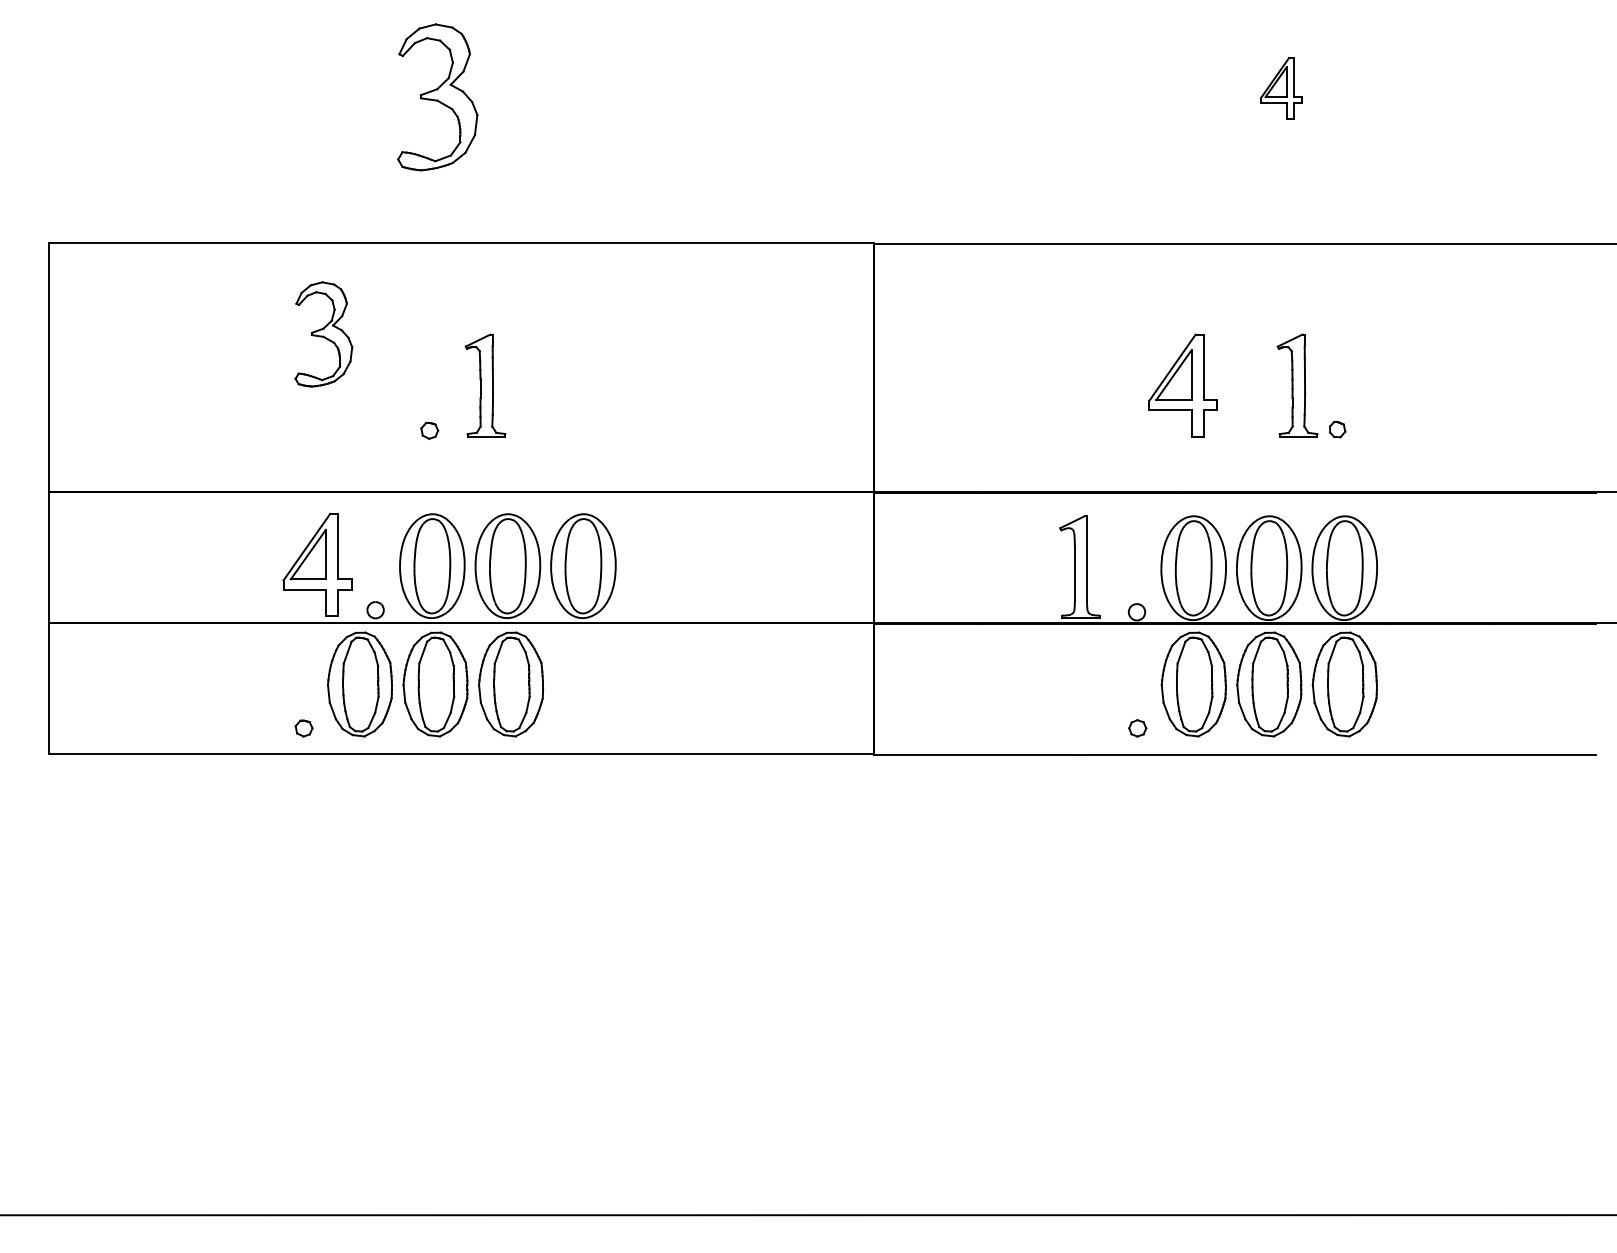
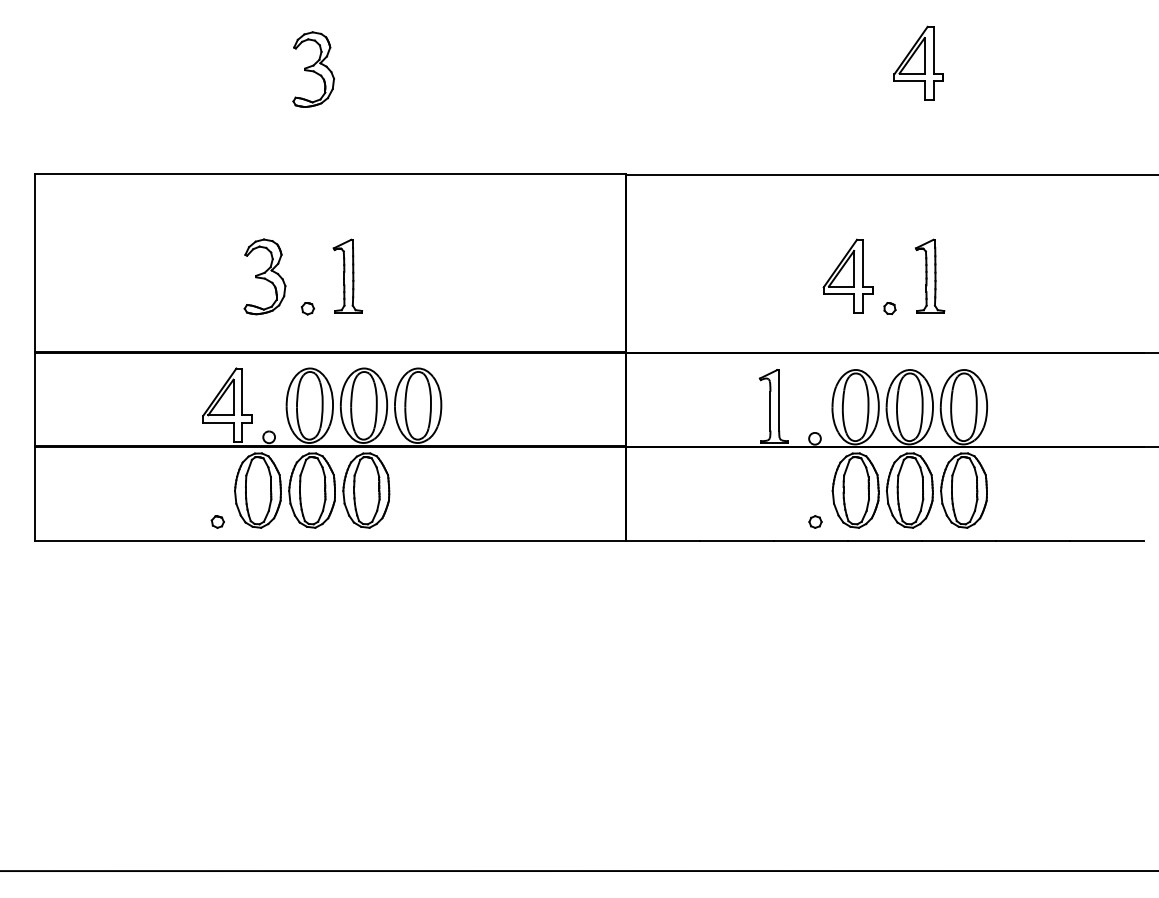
part: (1281, 88) -> (918, 63), size x1.67
part: (437, 97) -> (313, 69), size x0.71
part: (323, 334) -> (264, 276), moved
part: (1337, 429) -> (889, 308), moved

